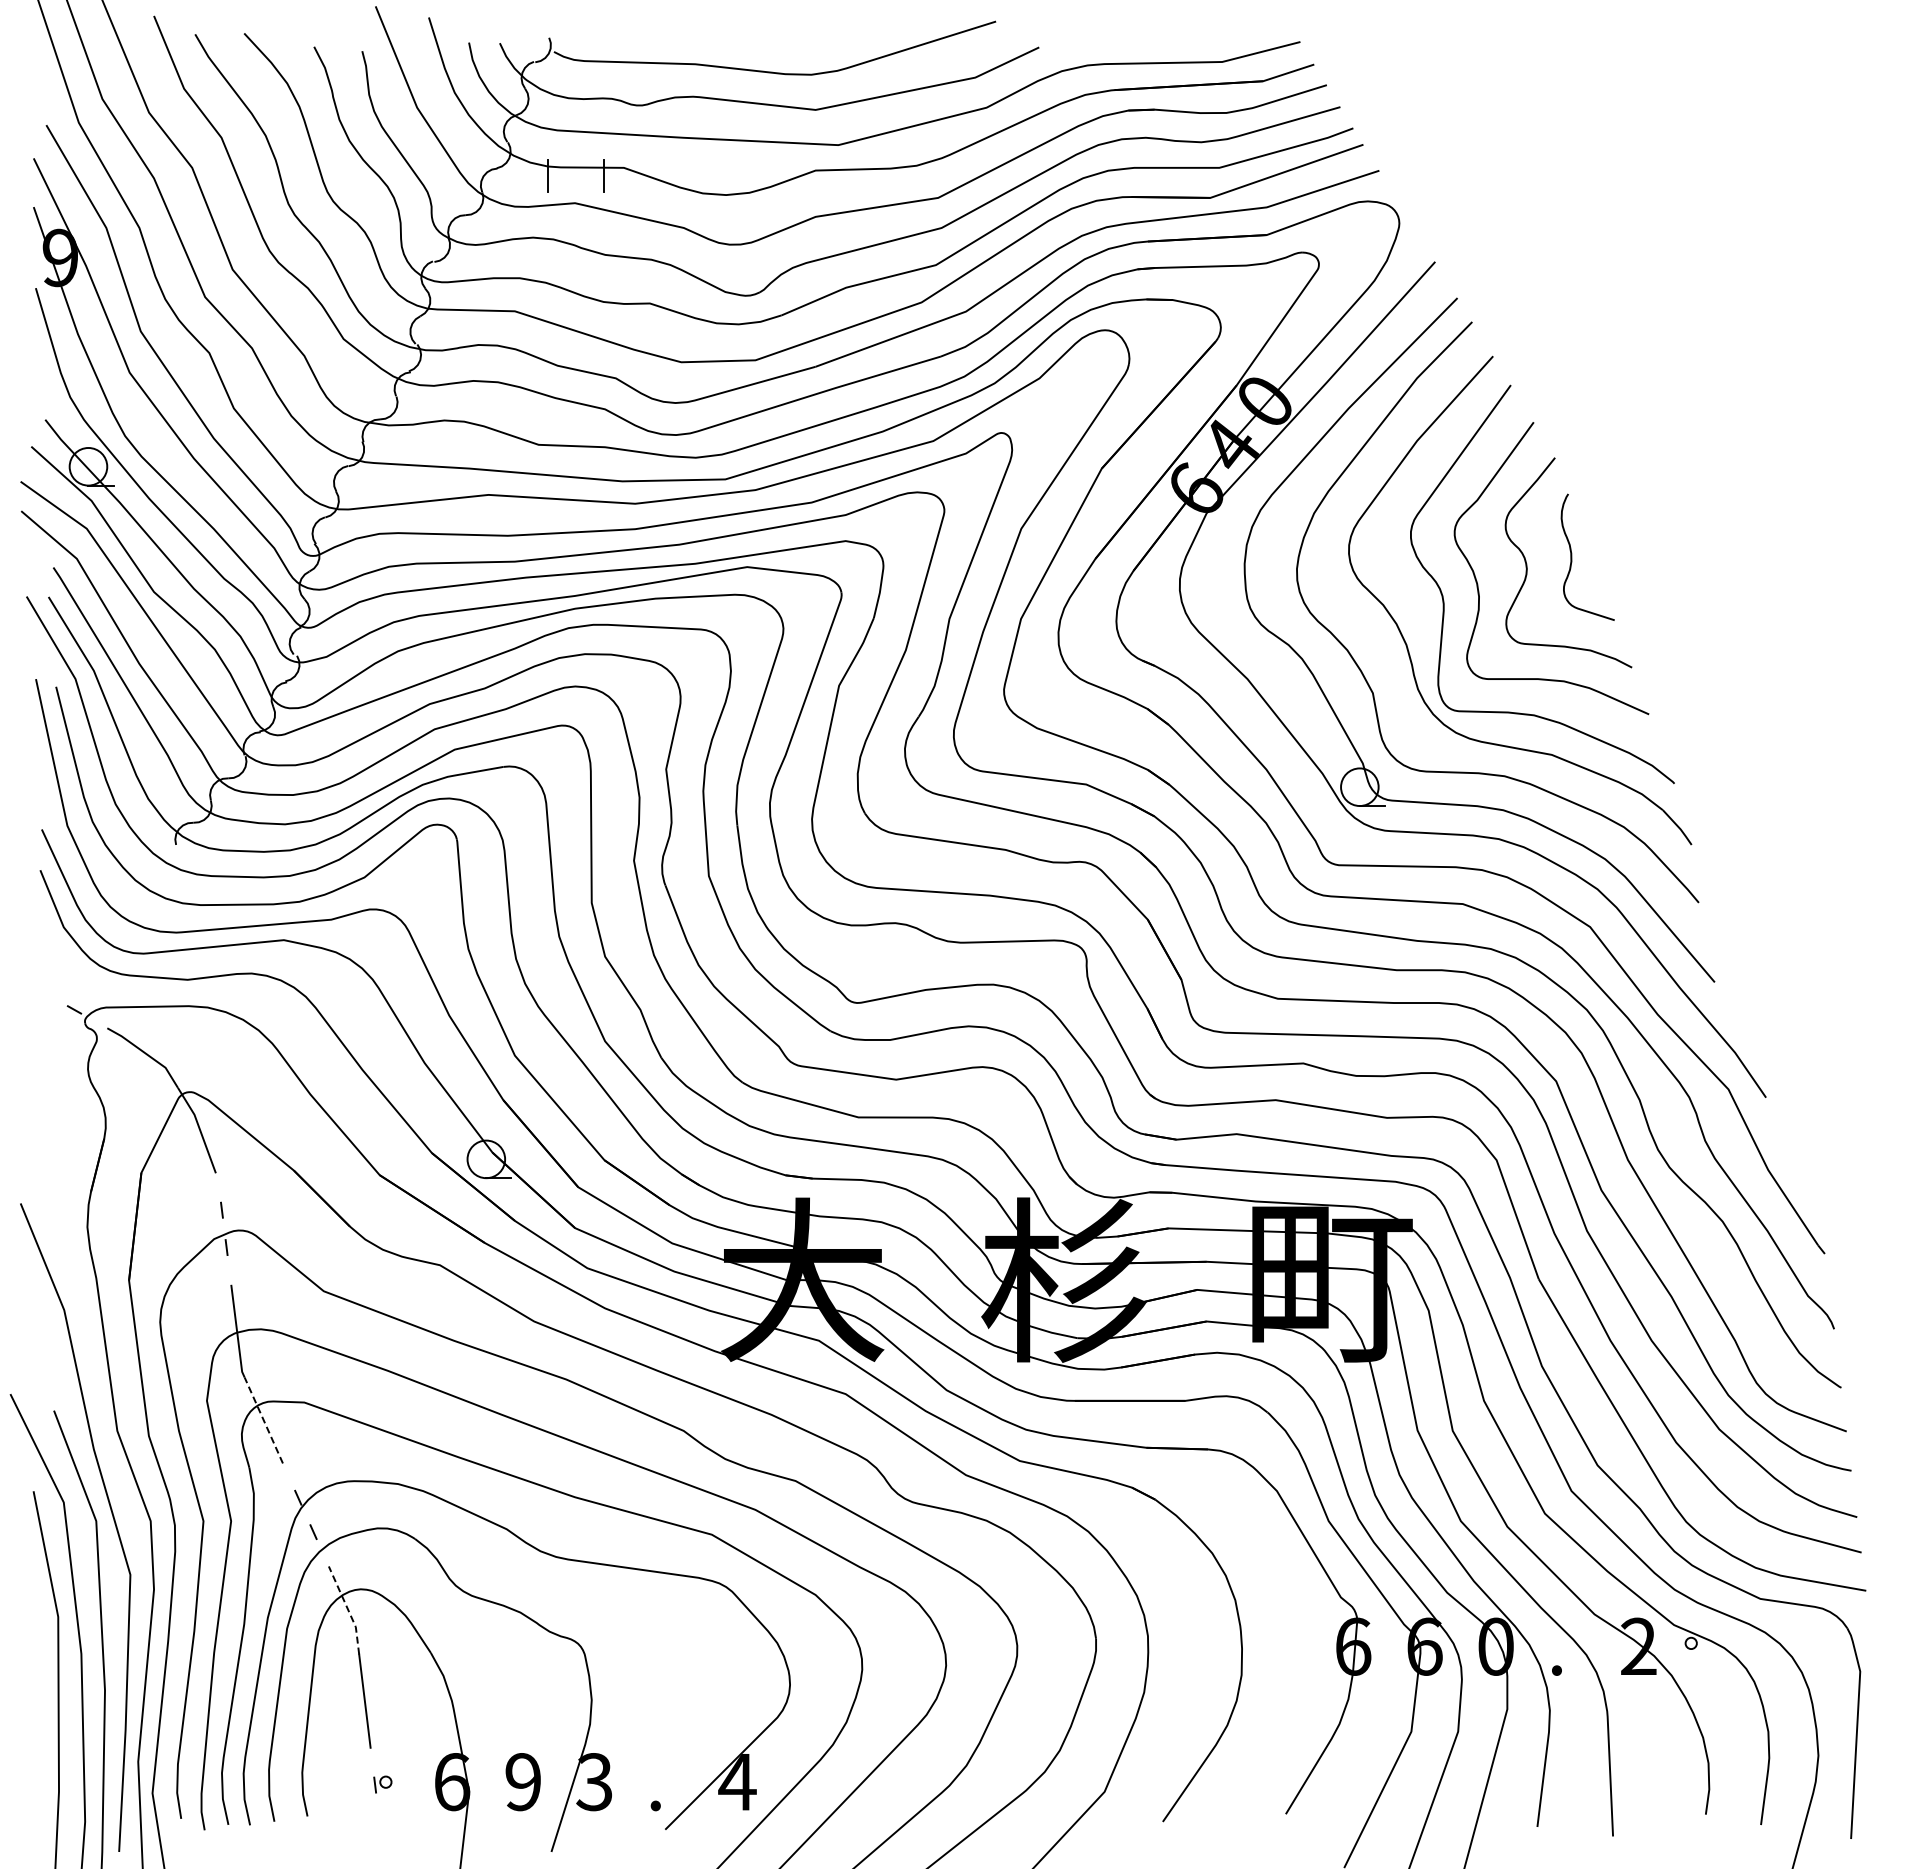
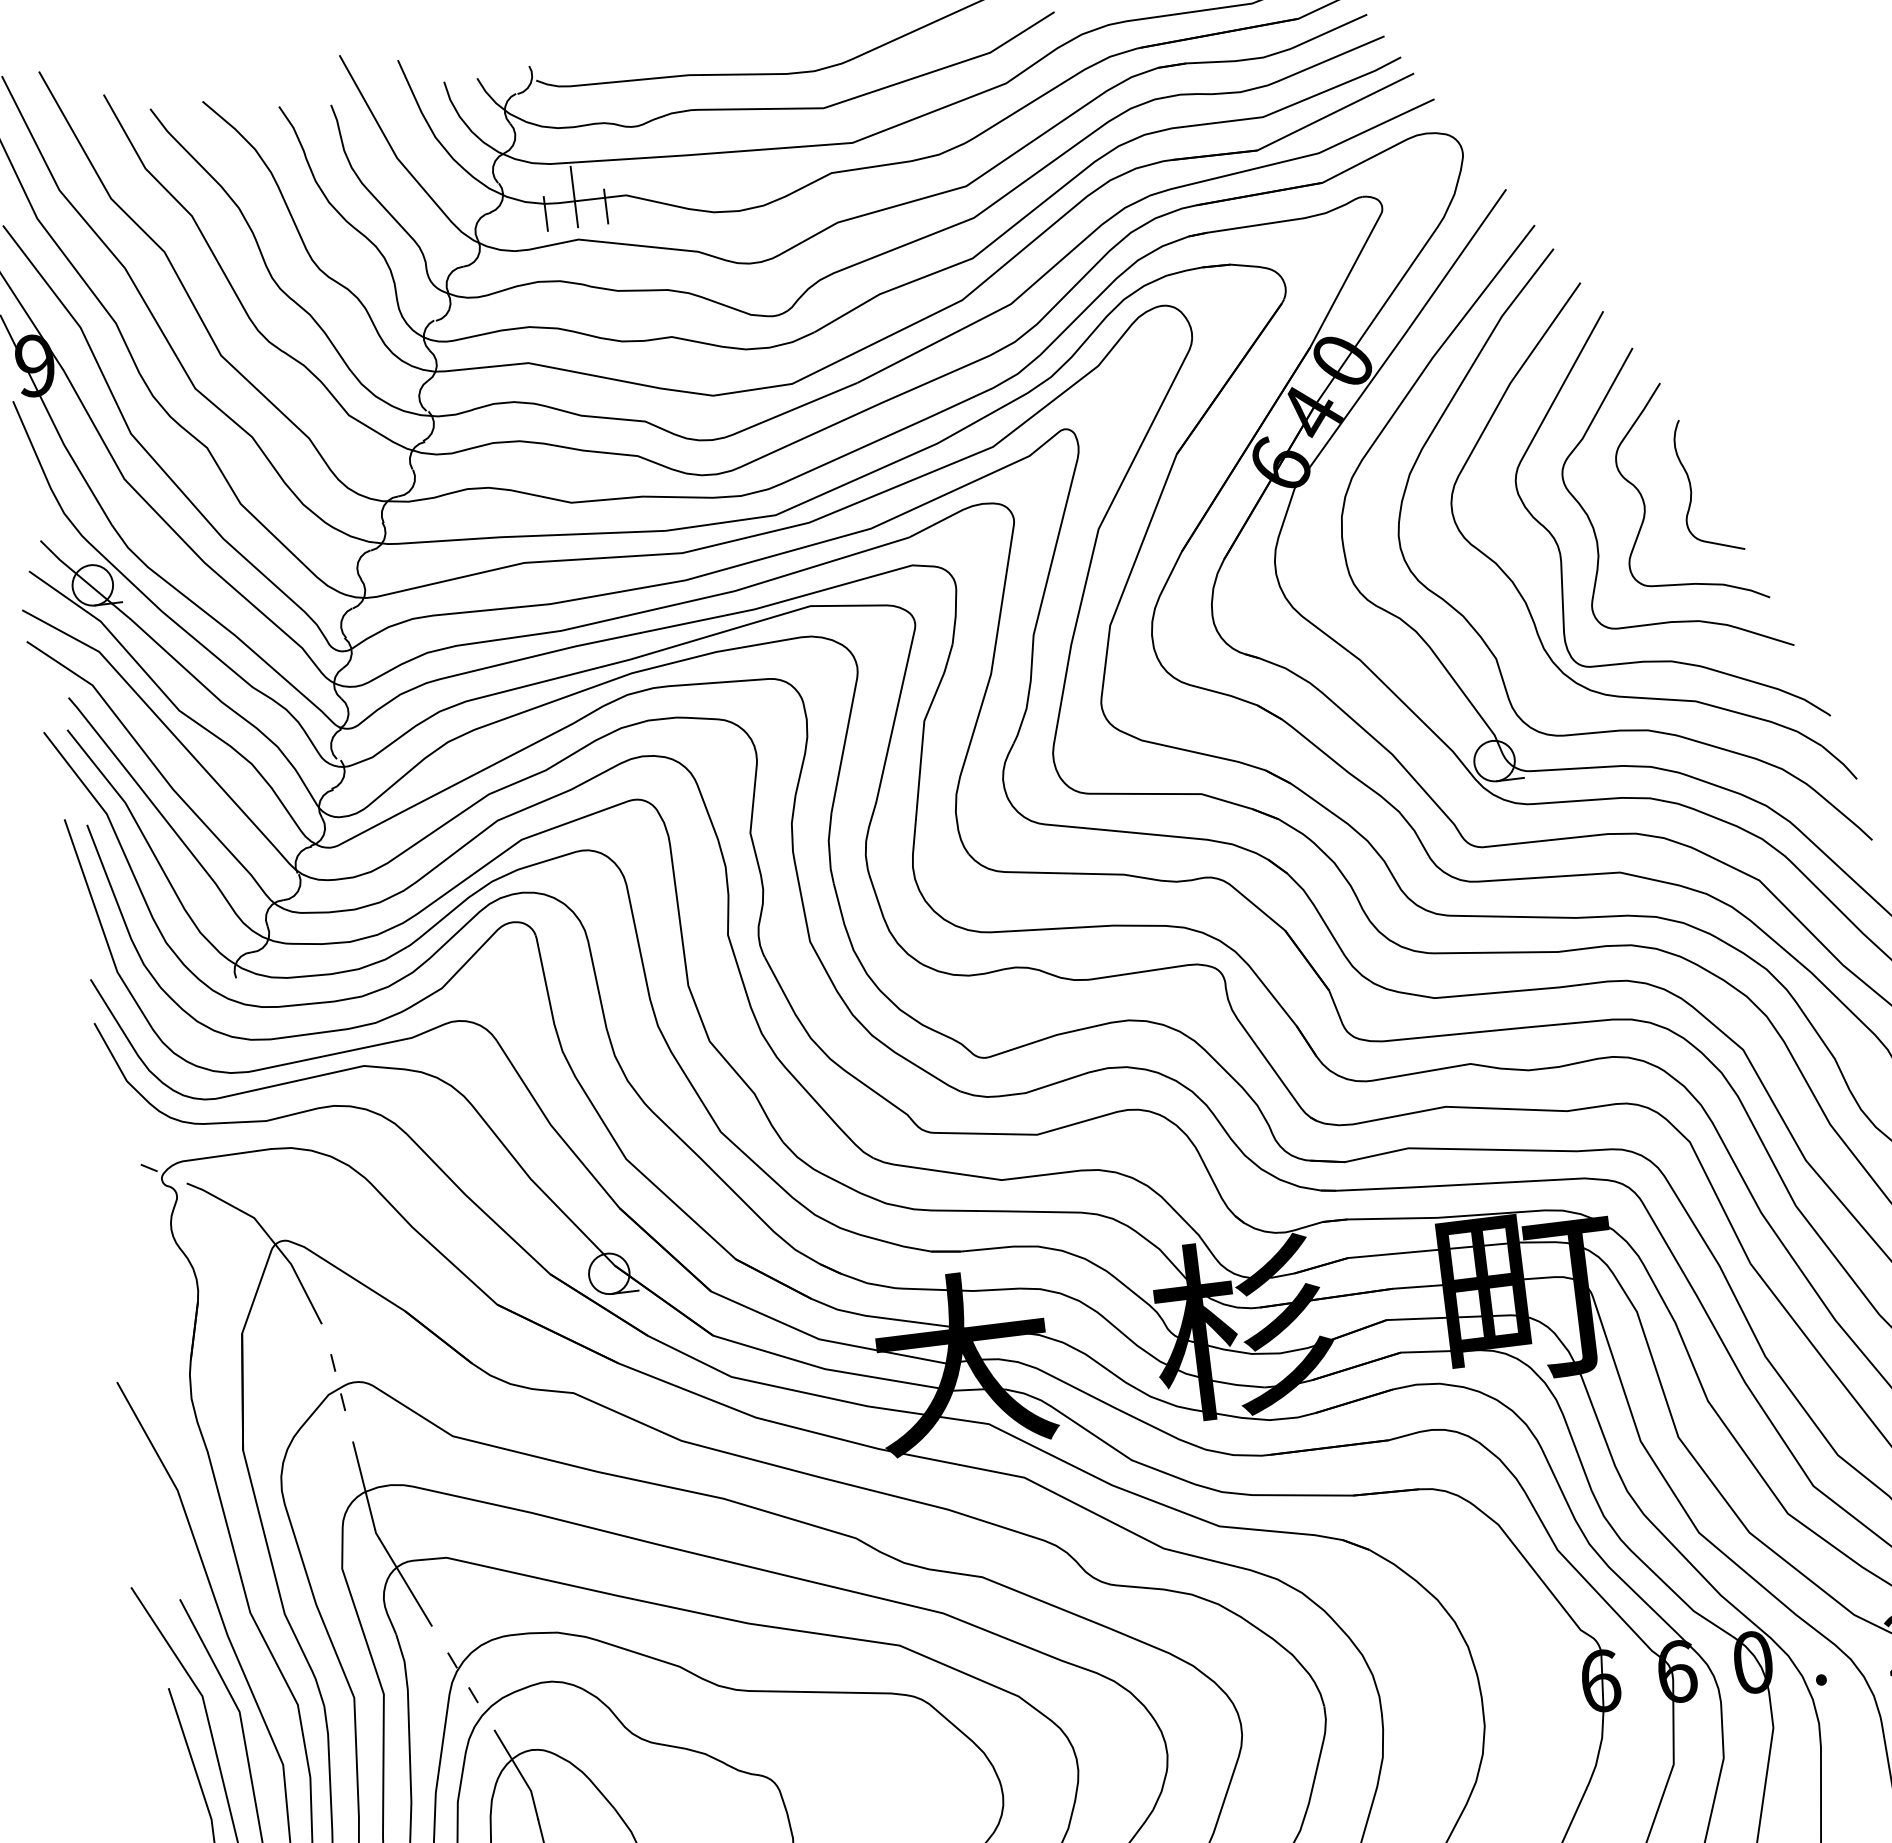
line: (575, 163) -> (573, 197), added
line: (263, 1420) -> (405, 1582), dashed -> solid
line: (348, 1609) -> (520, 1773), dashed -> solid

